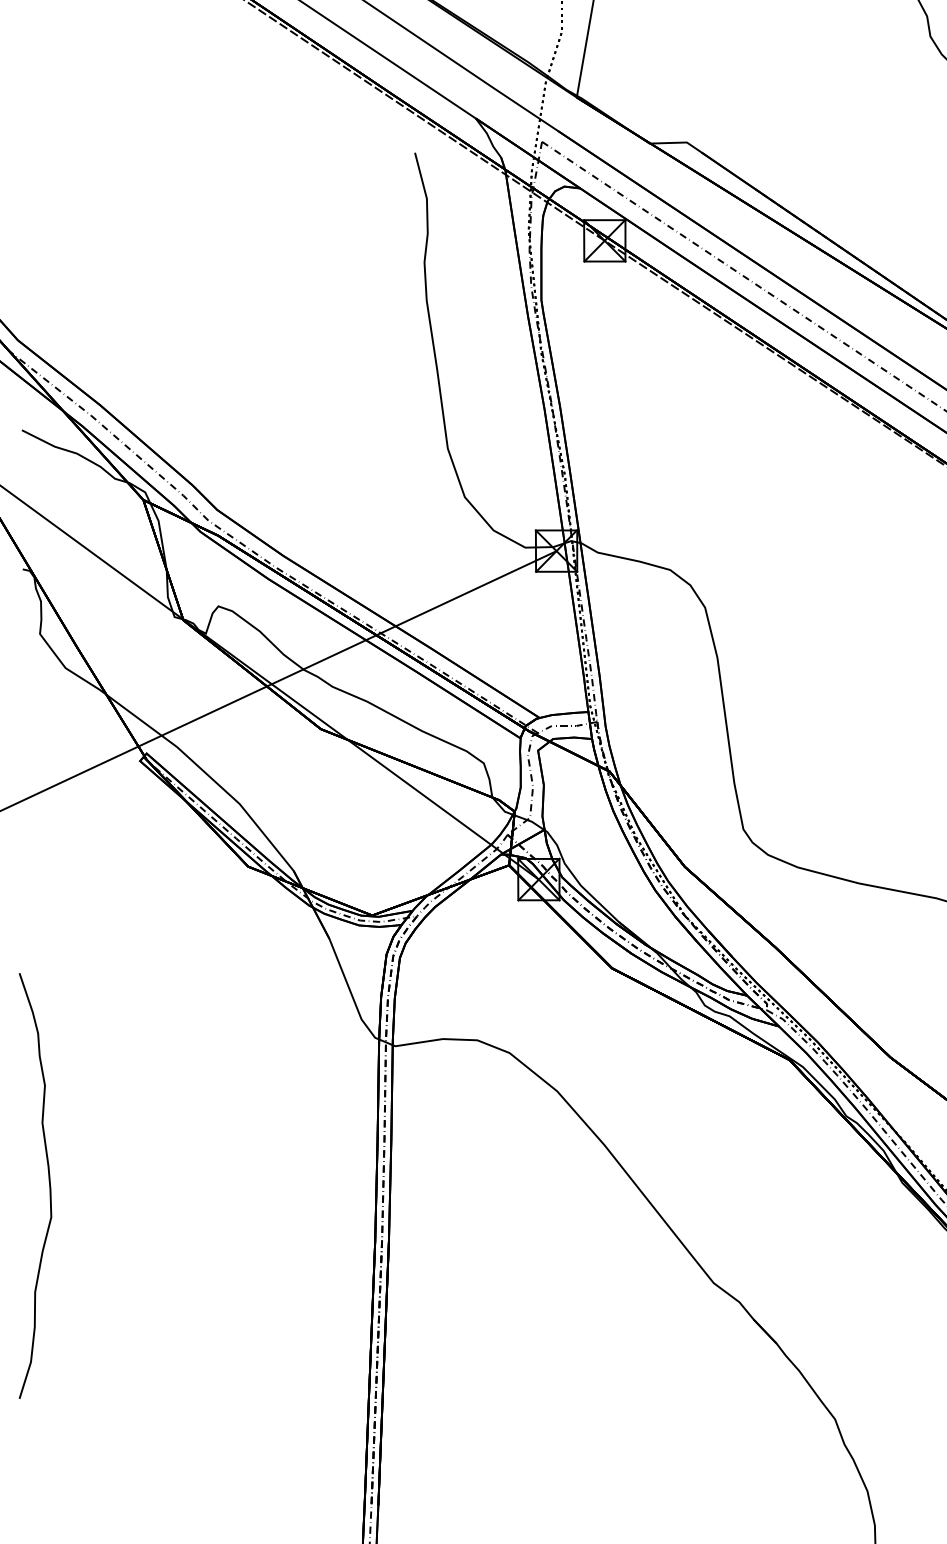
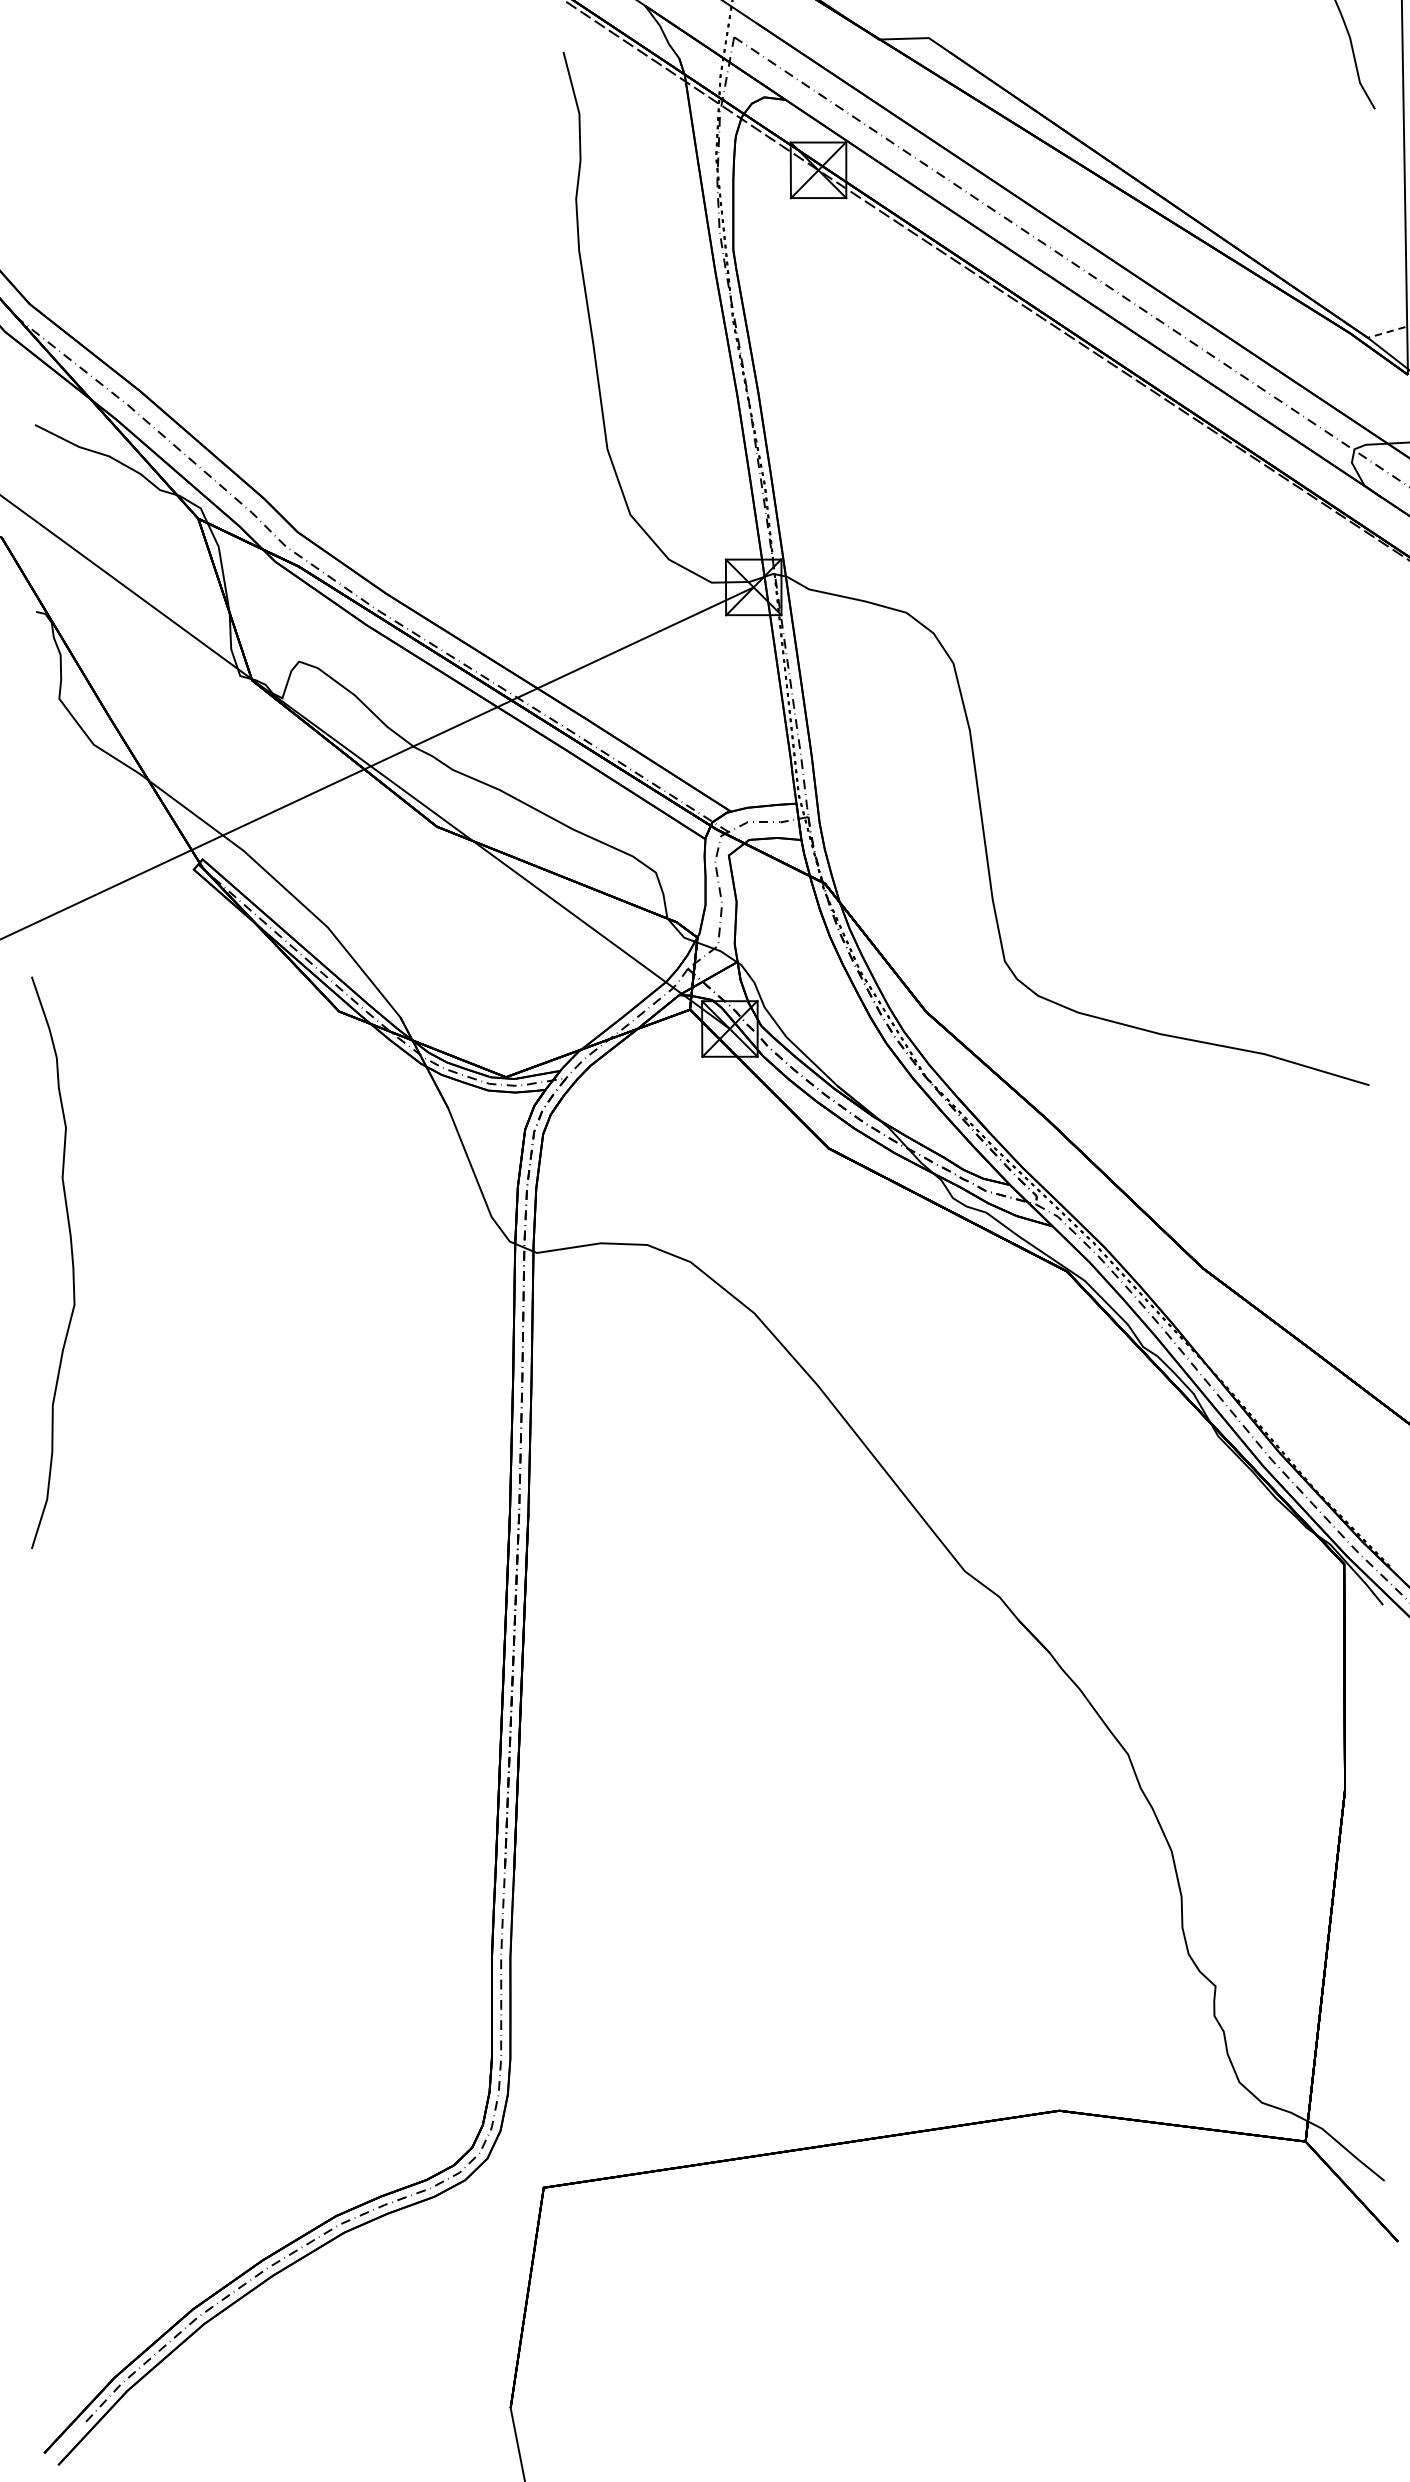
curve: (49, 1184) -> (71, 1260), moved

